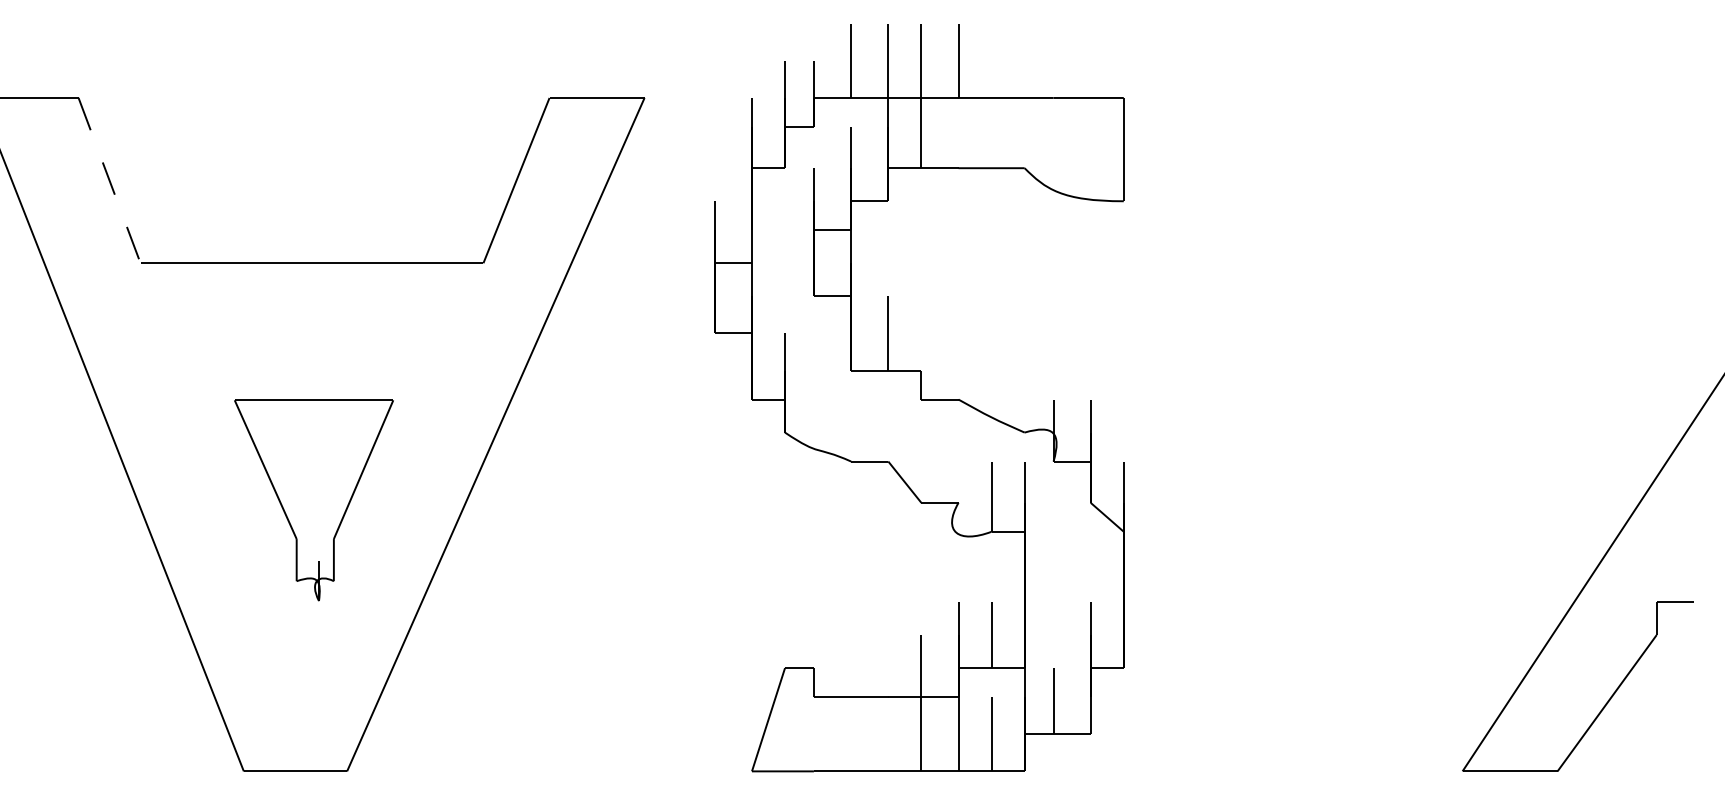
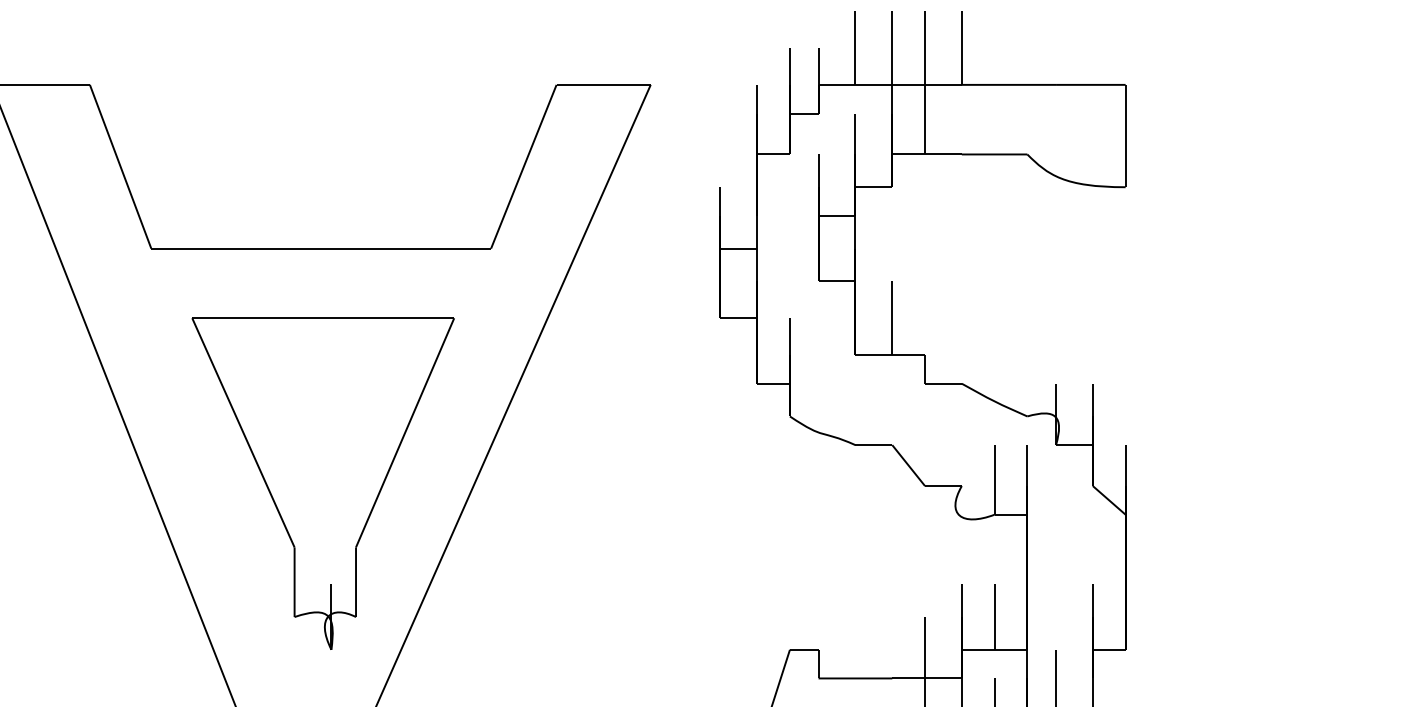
line: (109, 181) -> (120, 167), dashed -> solid
part: (313, 500) -> (322, 483), size x1.67

